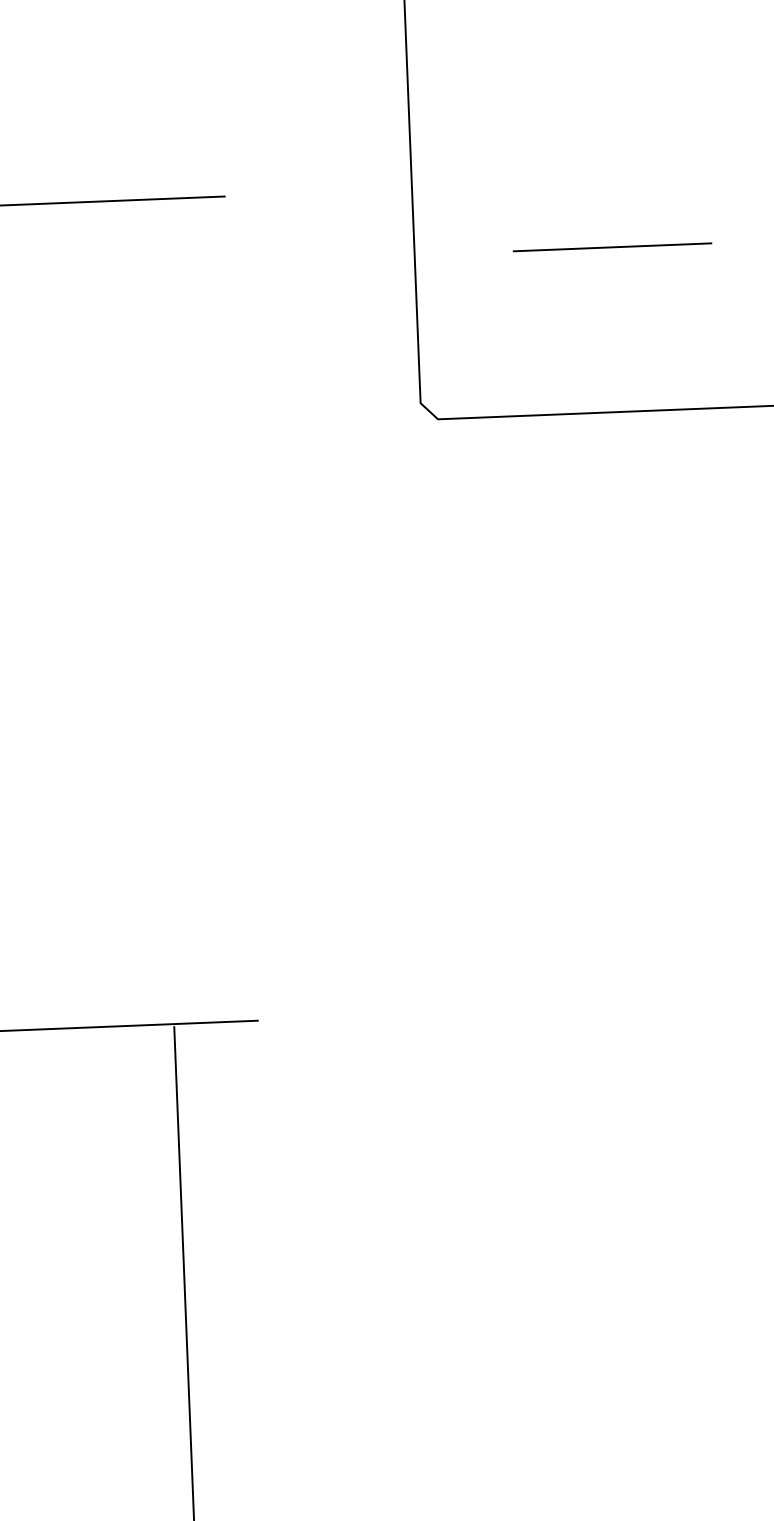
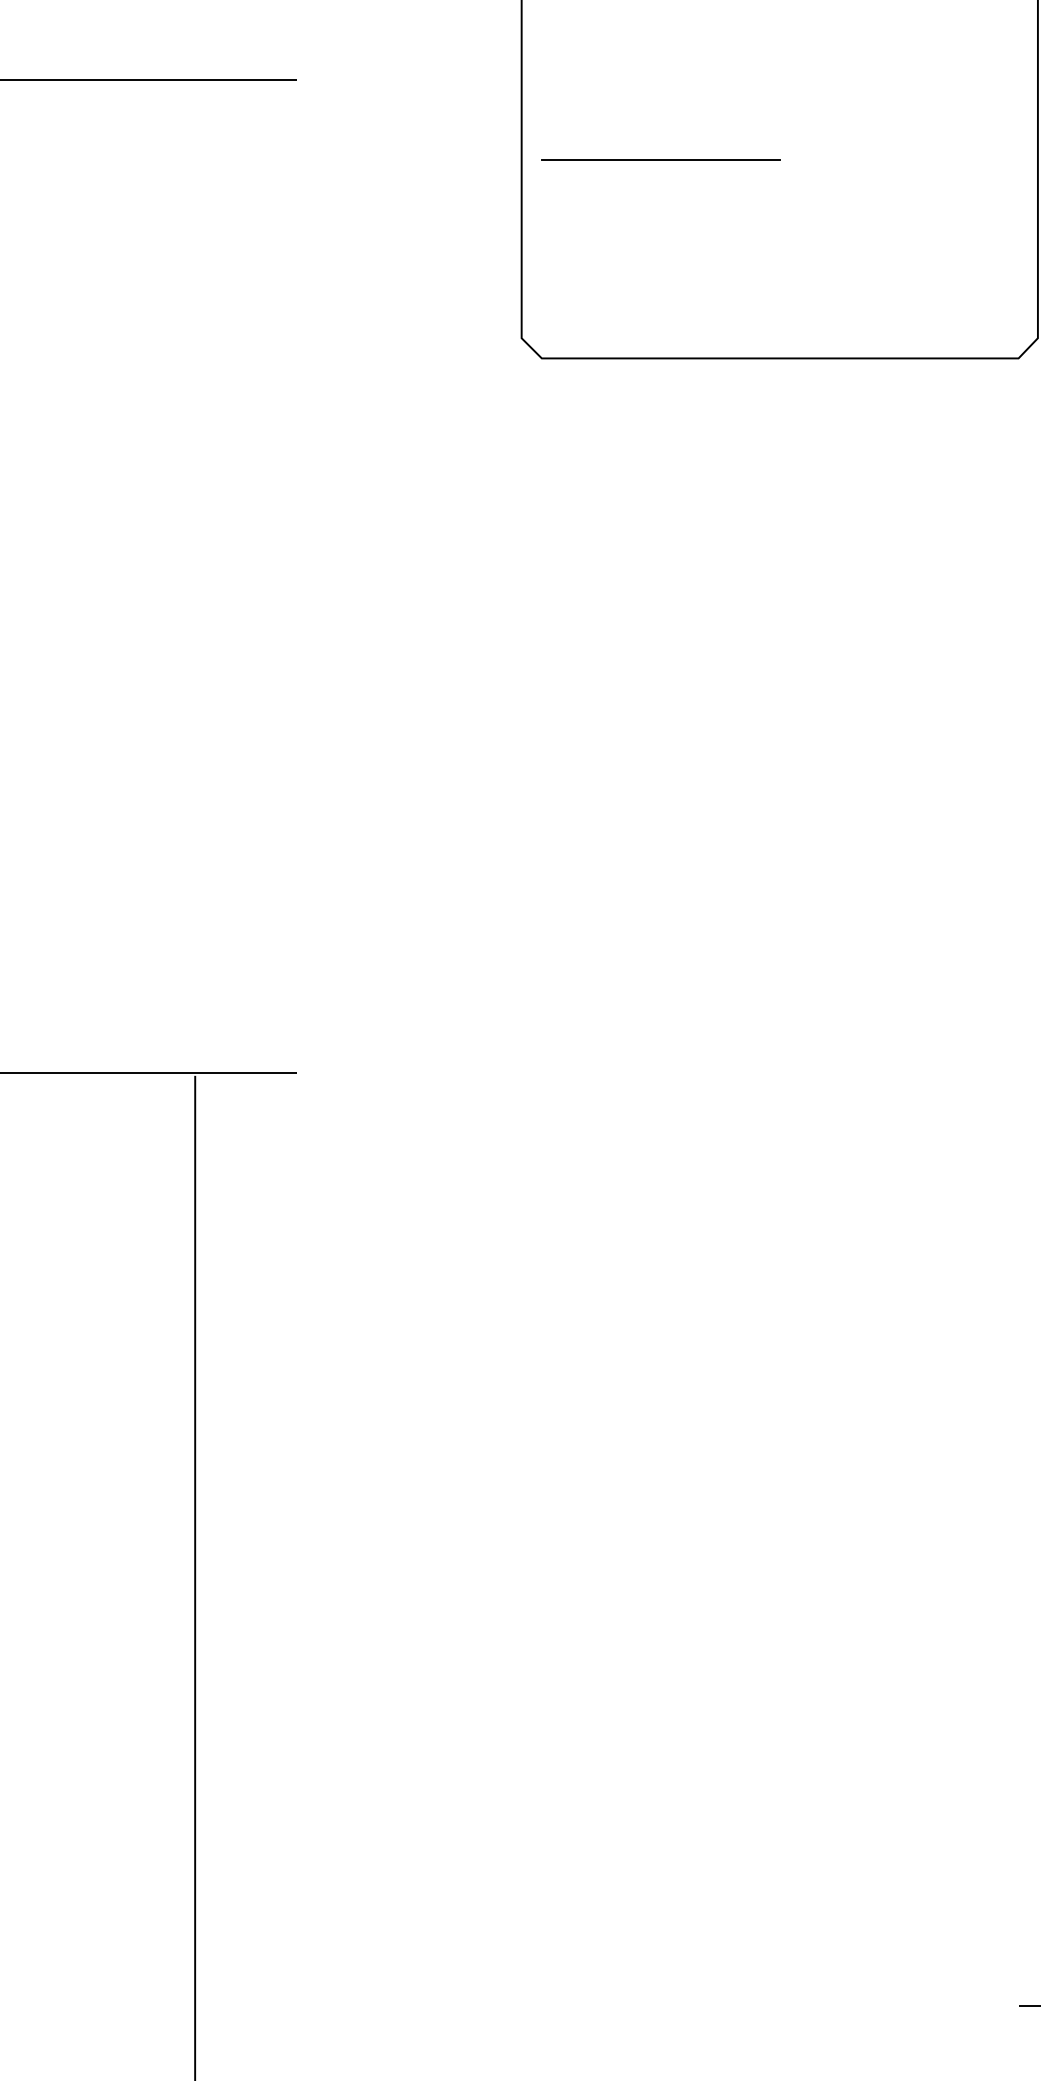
line: (612, 246) -> (660, 159), moved

